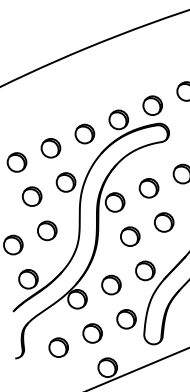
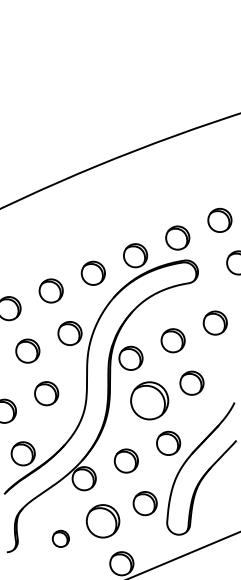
part: (130, 236) -> (149, 400), size x1.6
part: (92, 332) -> (102, 520), size x1.4
part: (58, 347) -> (60, 538), size x0.7

